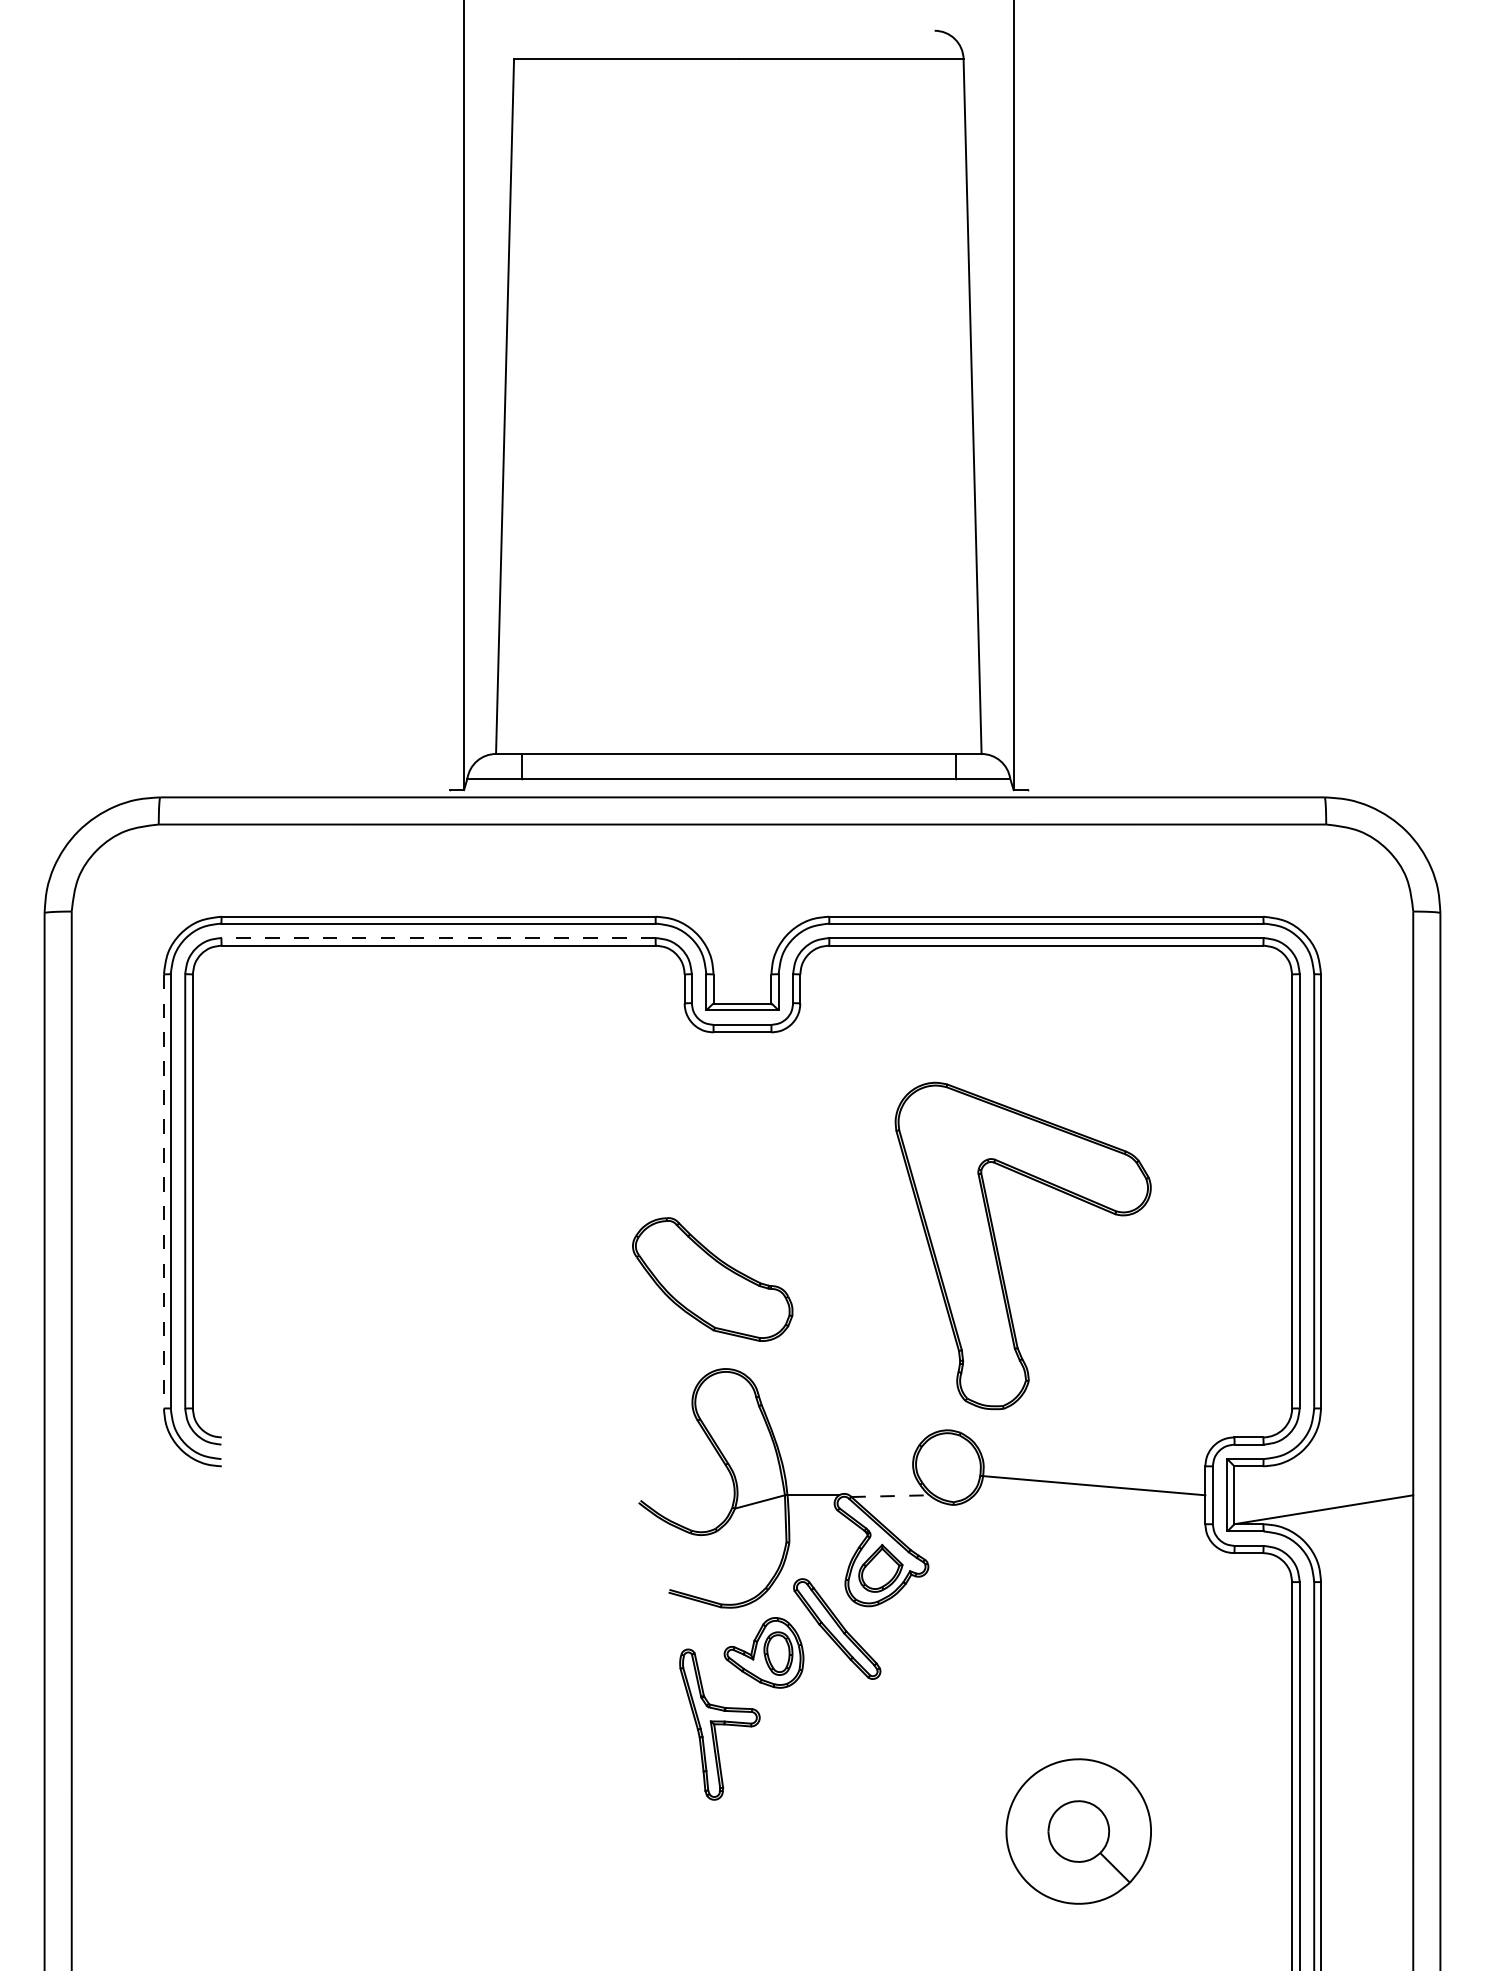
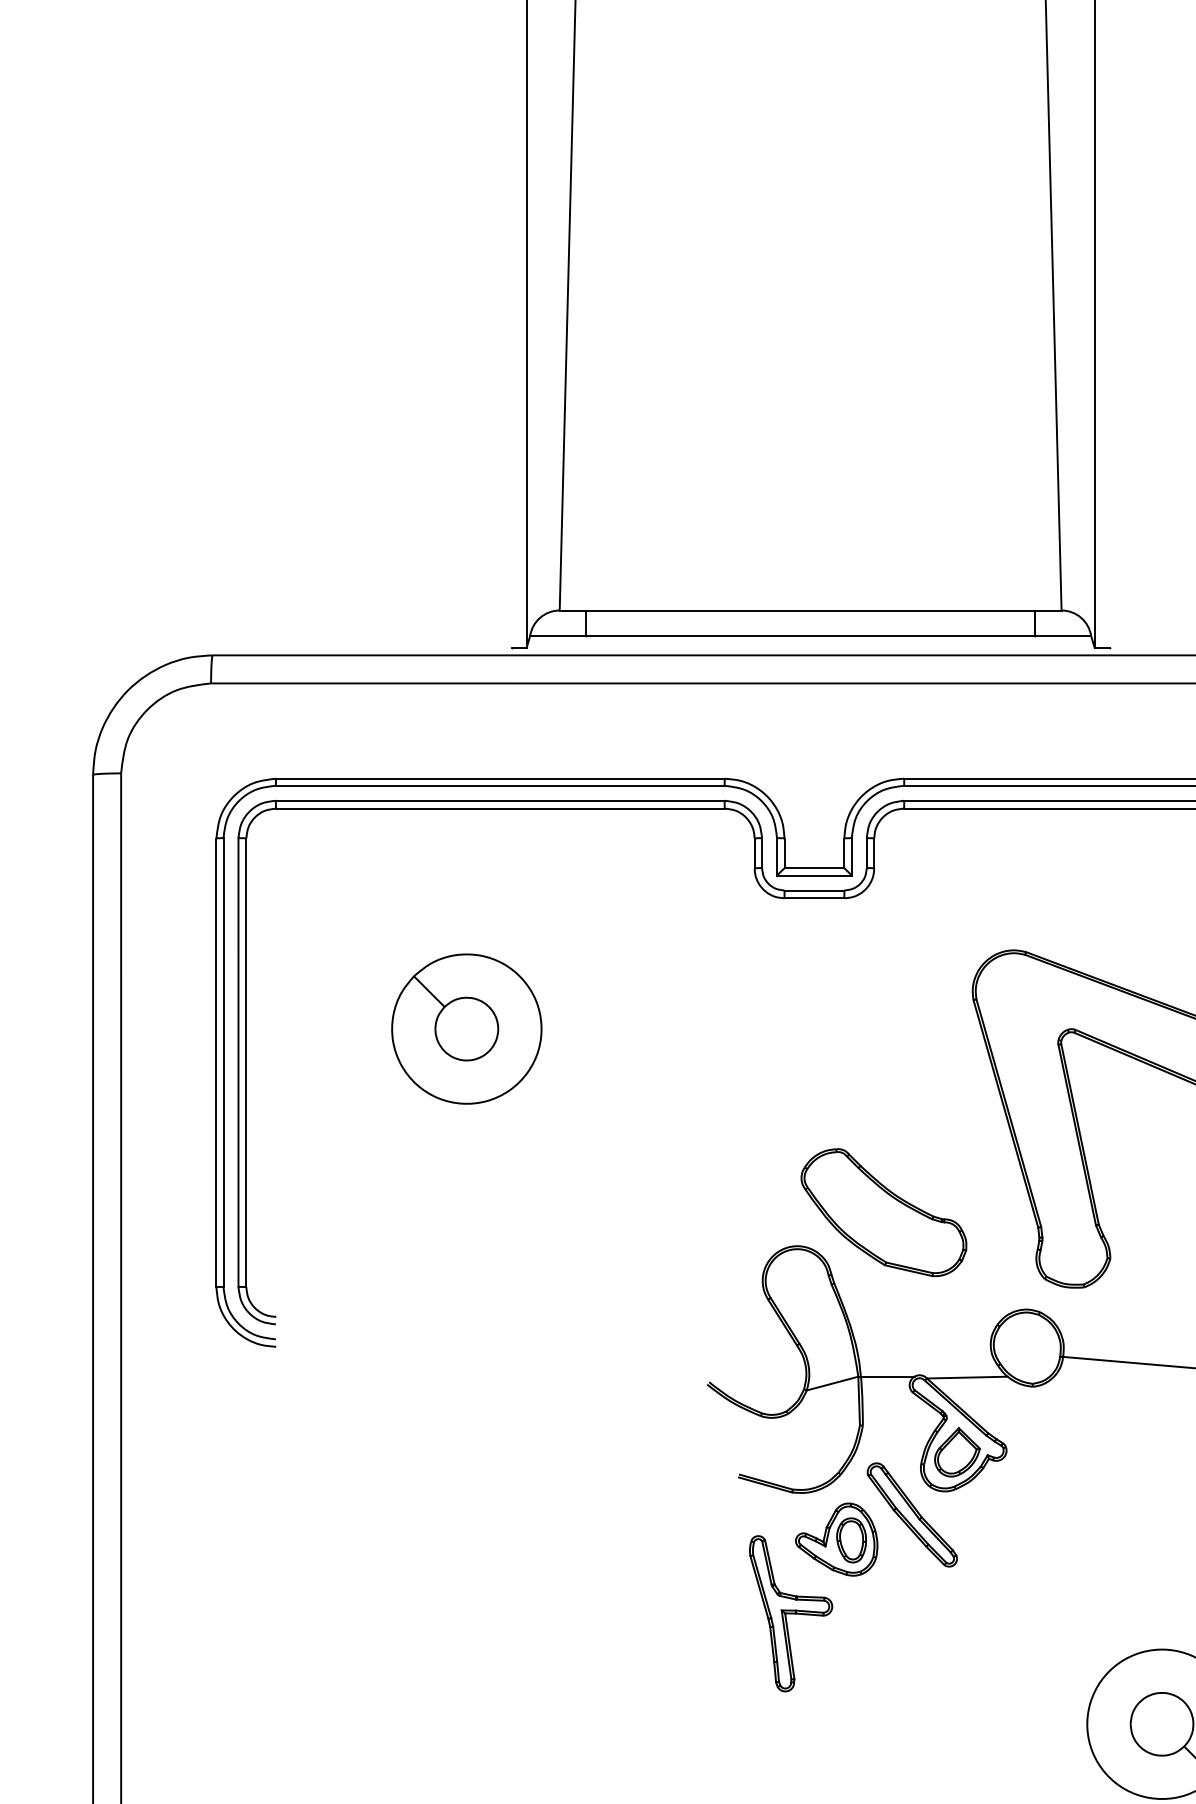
line: (438, 938) -> (500, 801), dashed -> solid
part: (406, 1158) -> (467, 1028), added
line: (163, 1191) -> (215, 1062), dashed -> solid
part: (712, 1279) -> (883, 1212), moved
line: (890, 1496) -> (967, 1377), dashed -> solid

